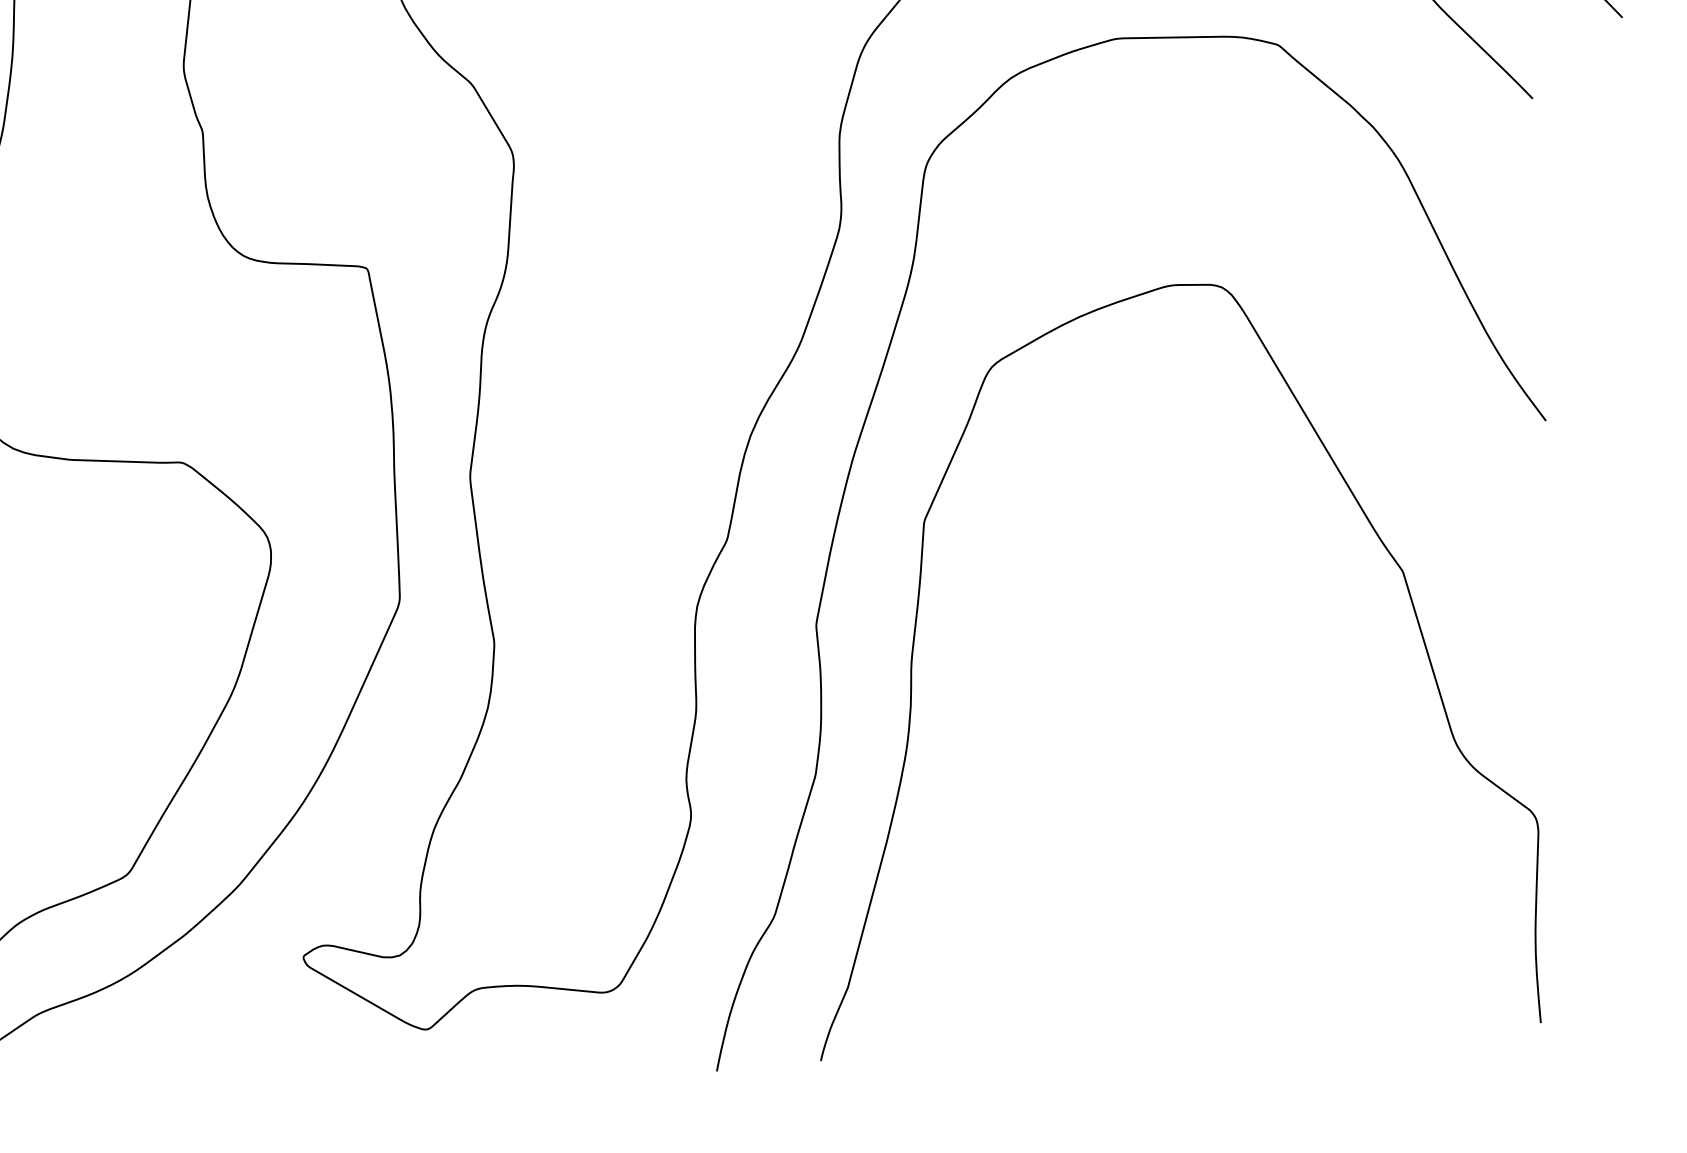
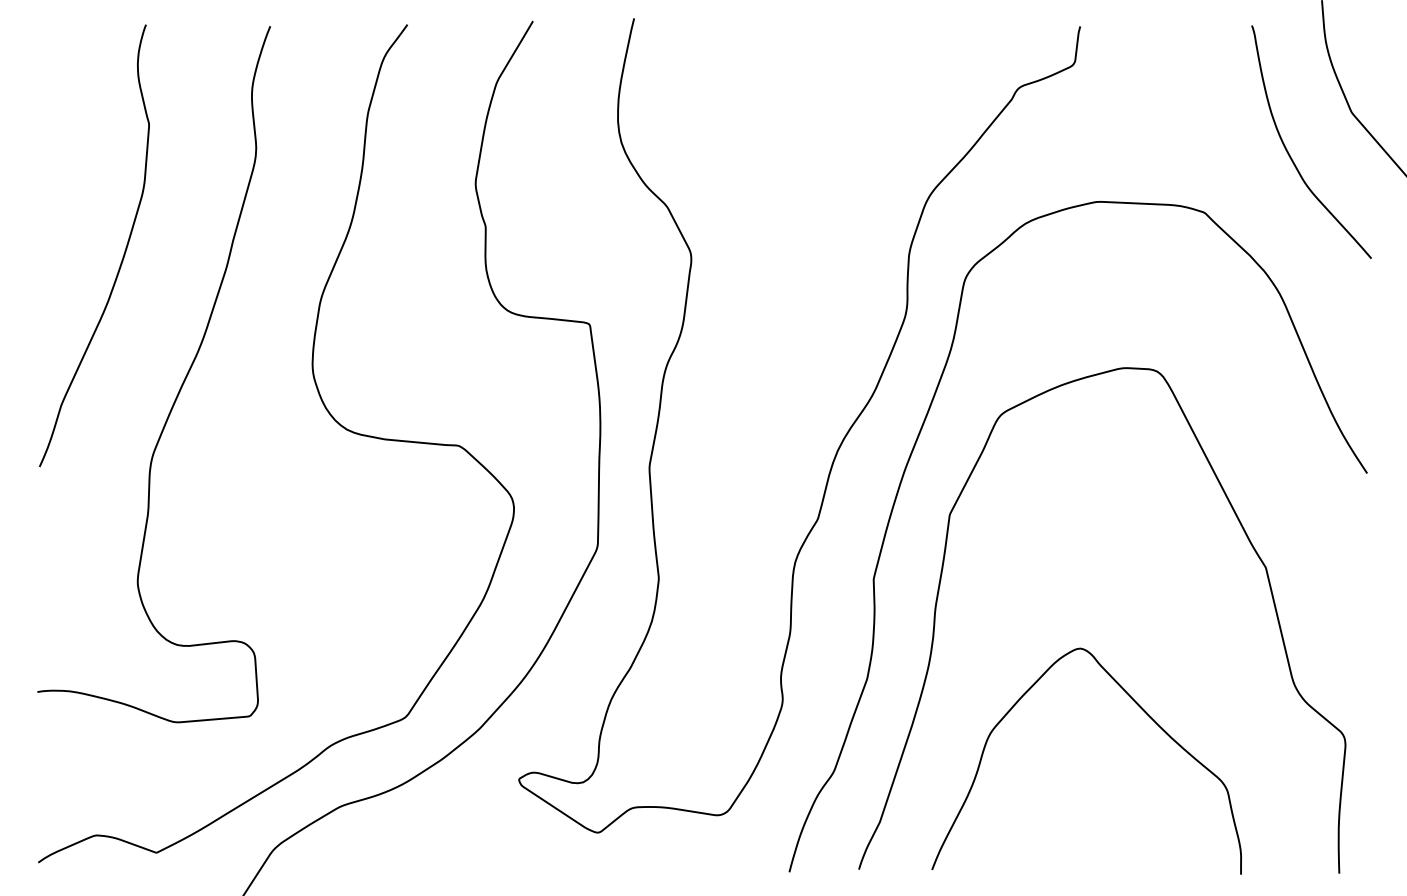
curve: (1226, 792) -> (1139, 707), added

